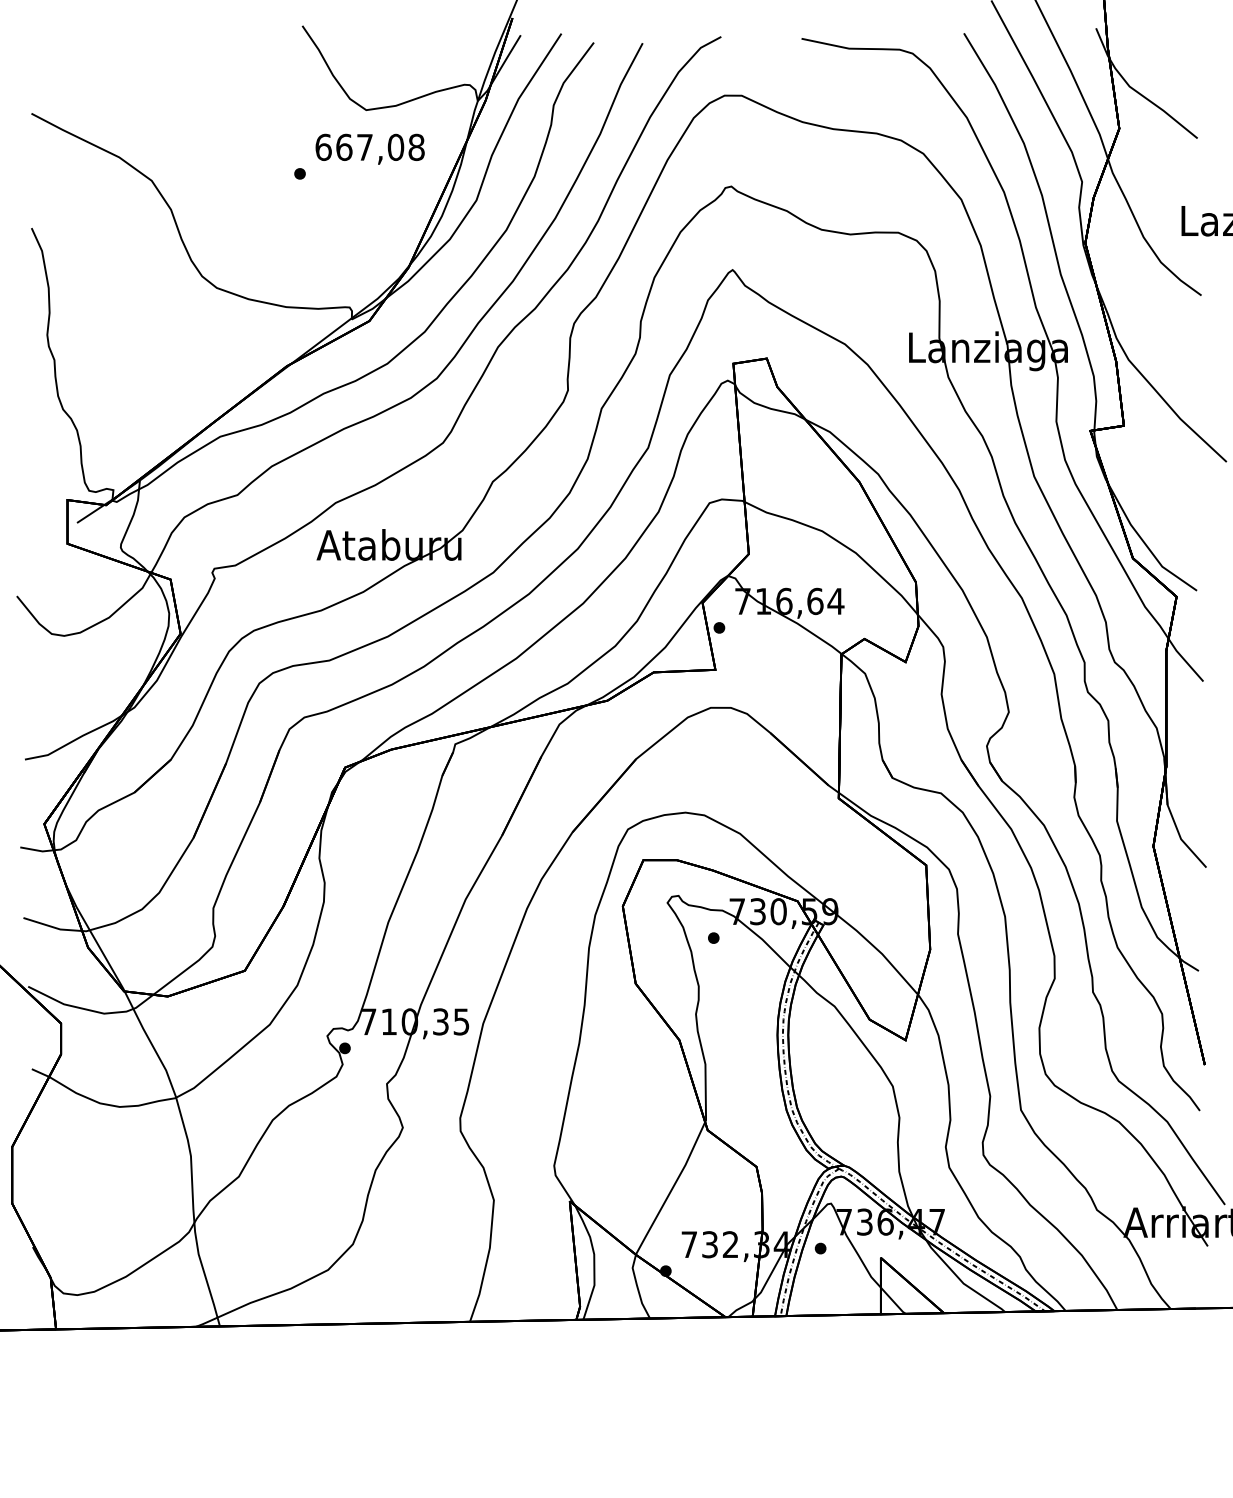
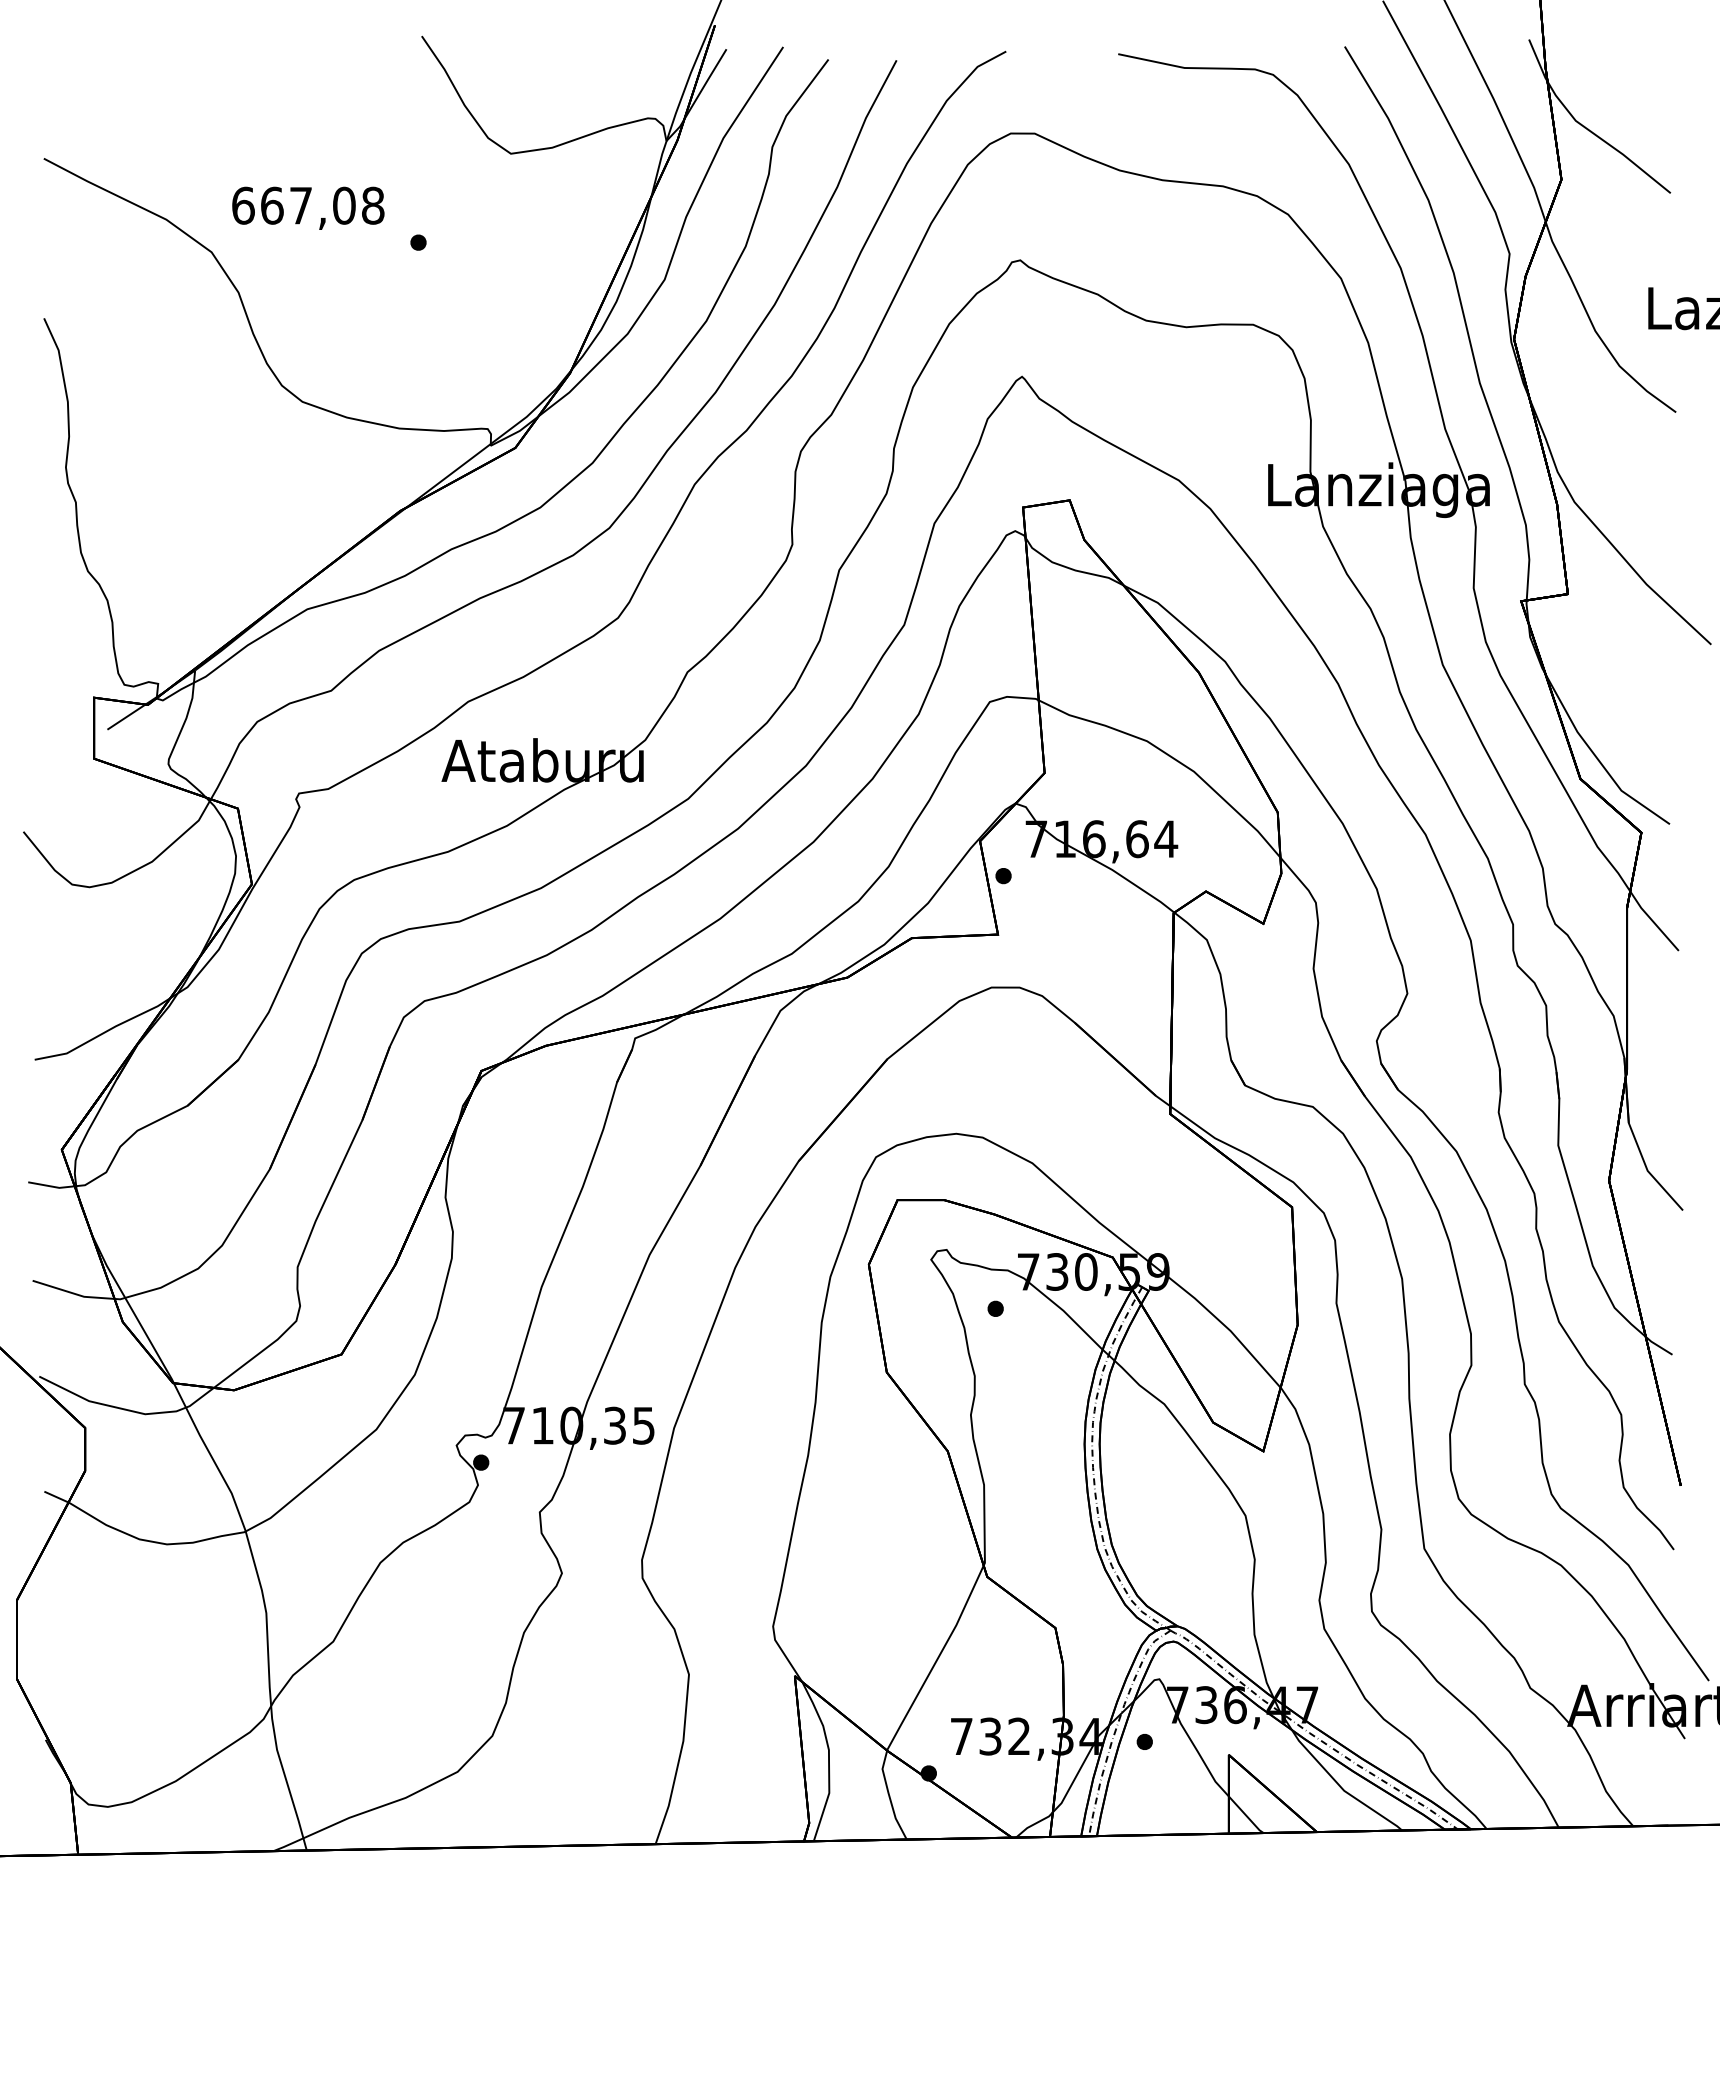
text: (370, 148) -> (308, 207), moved

